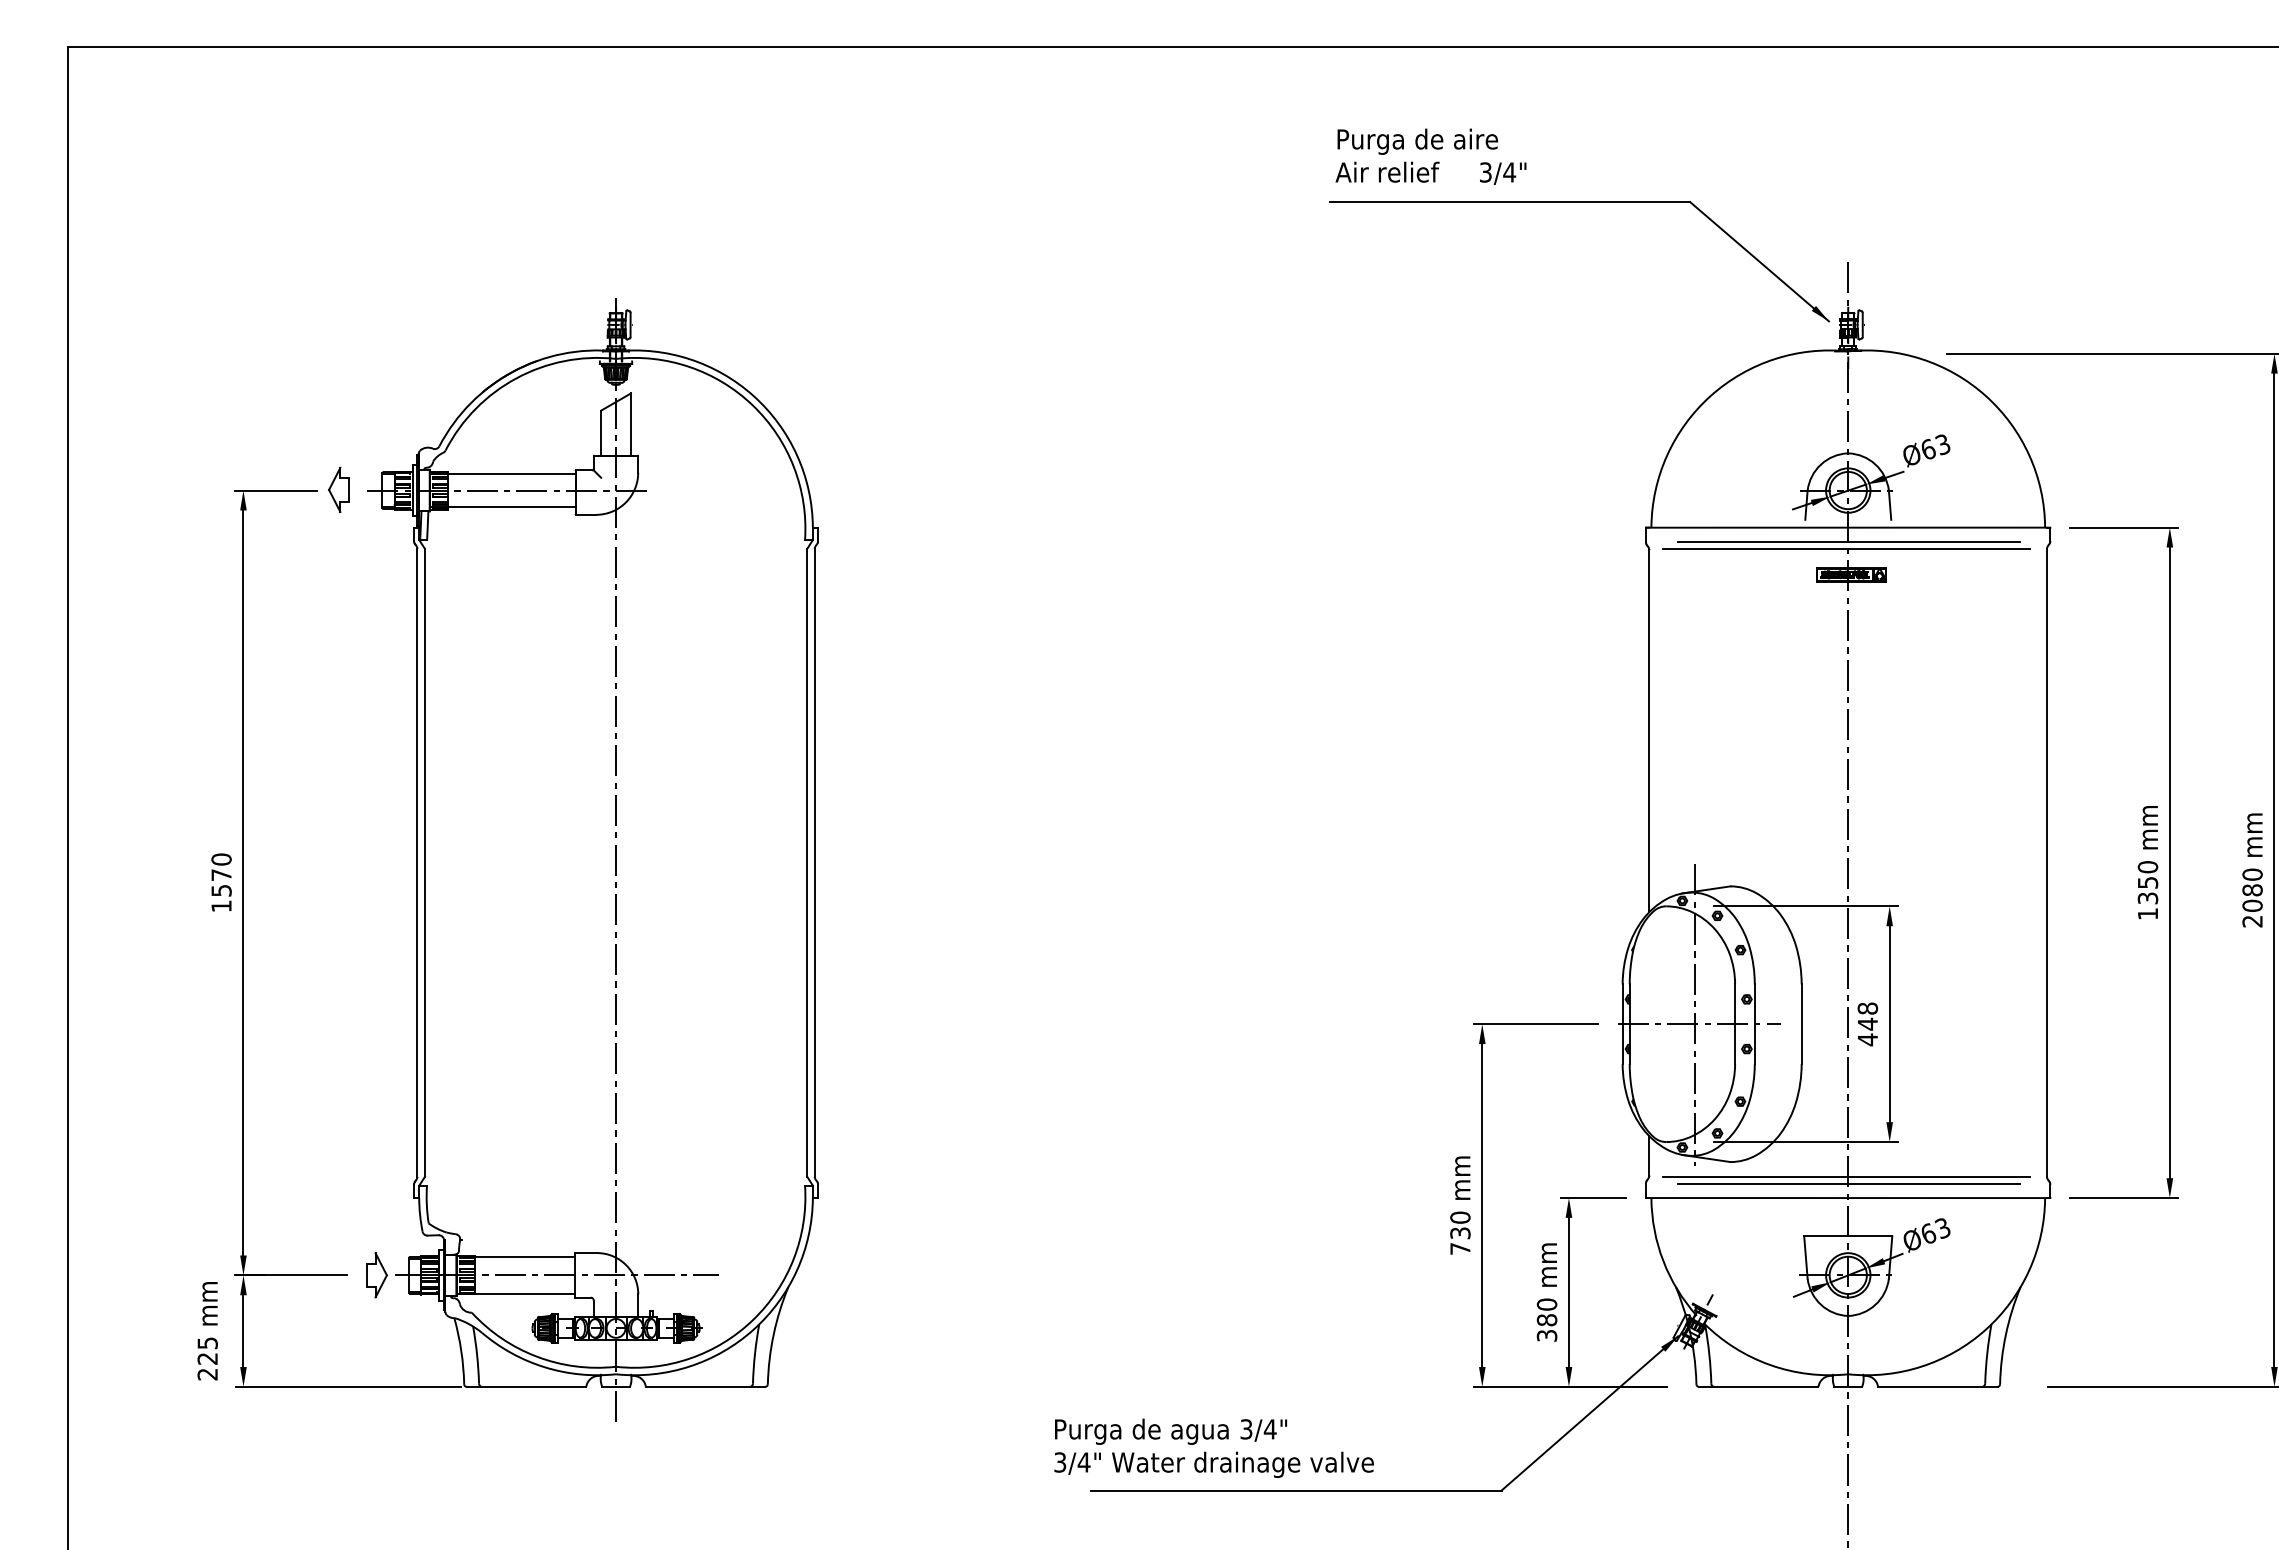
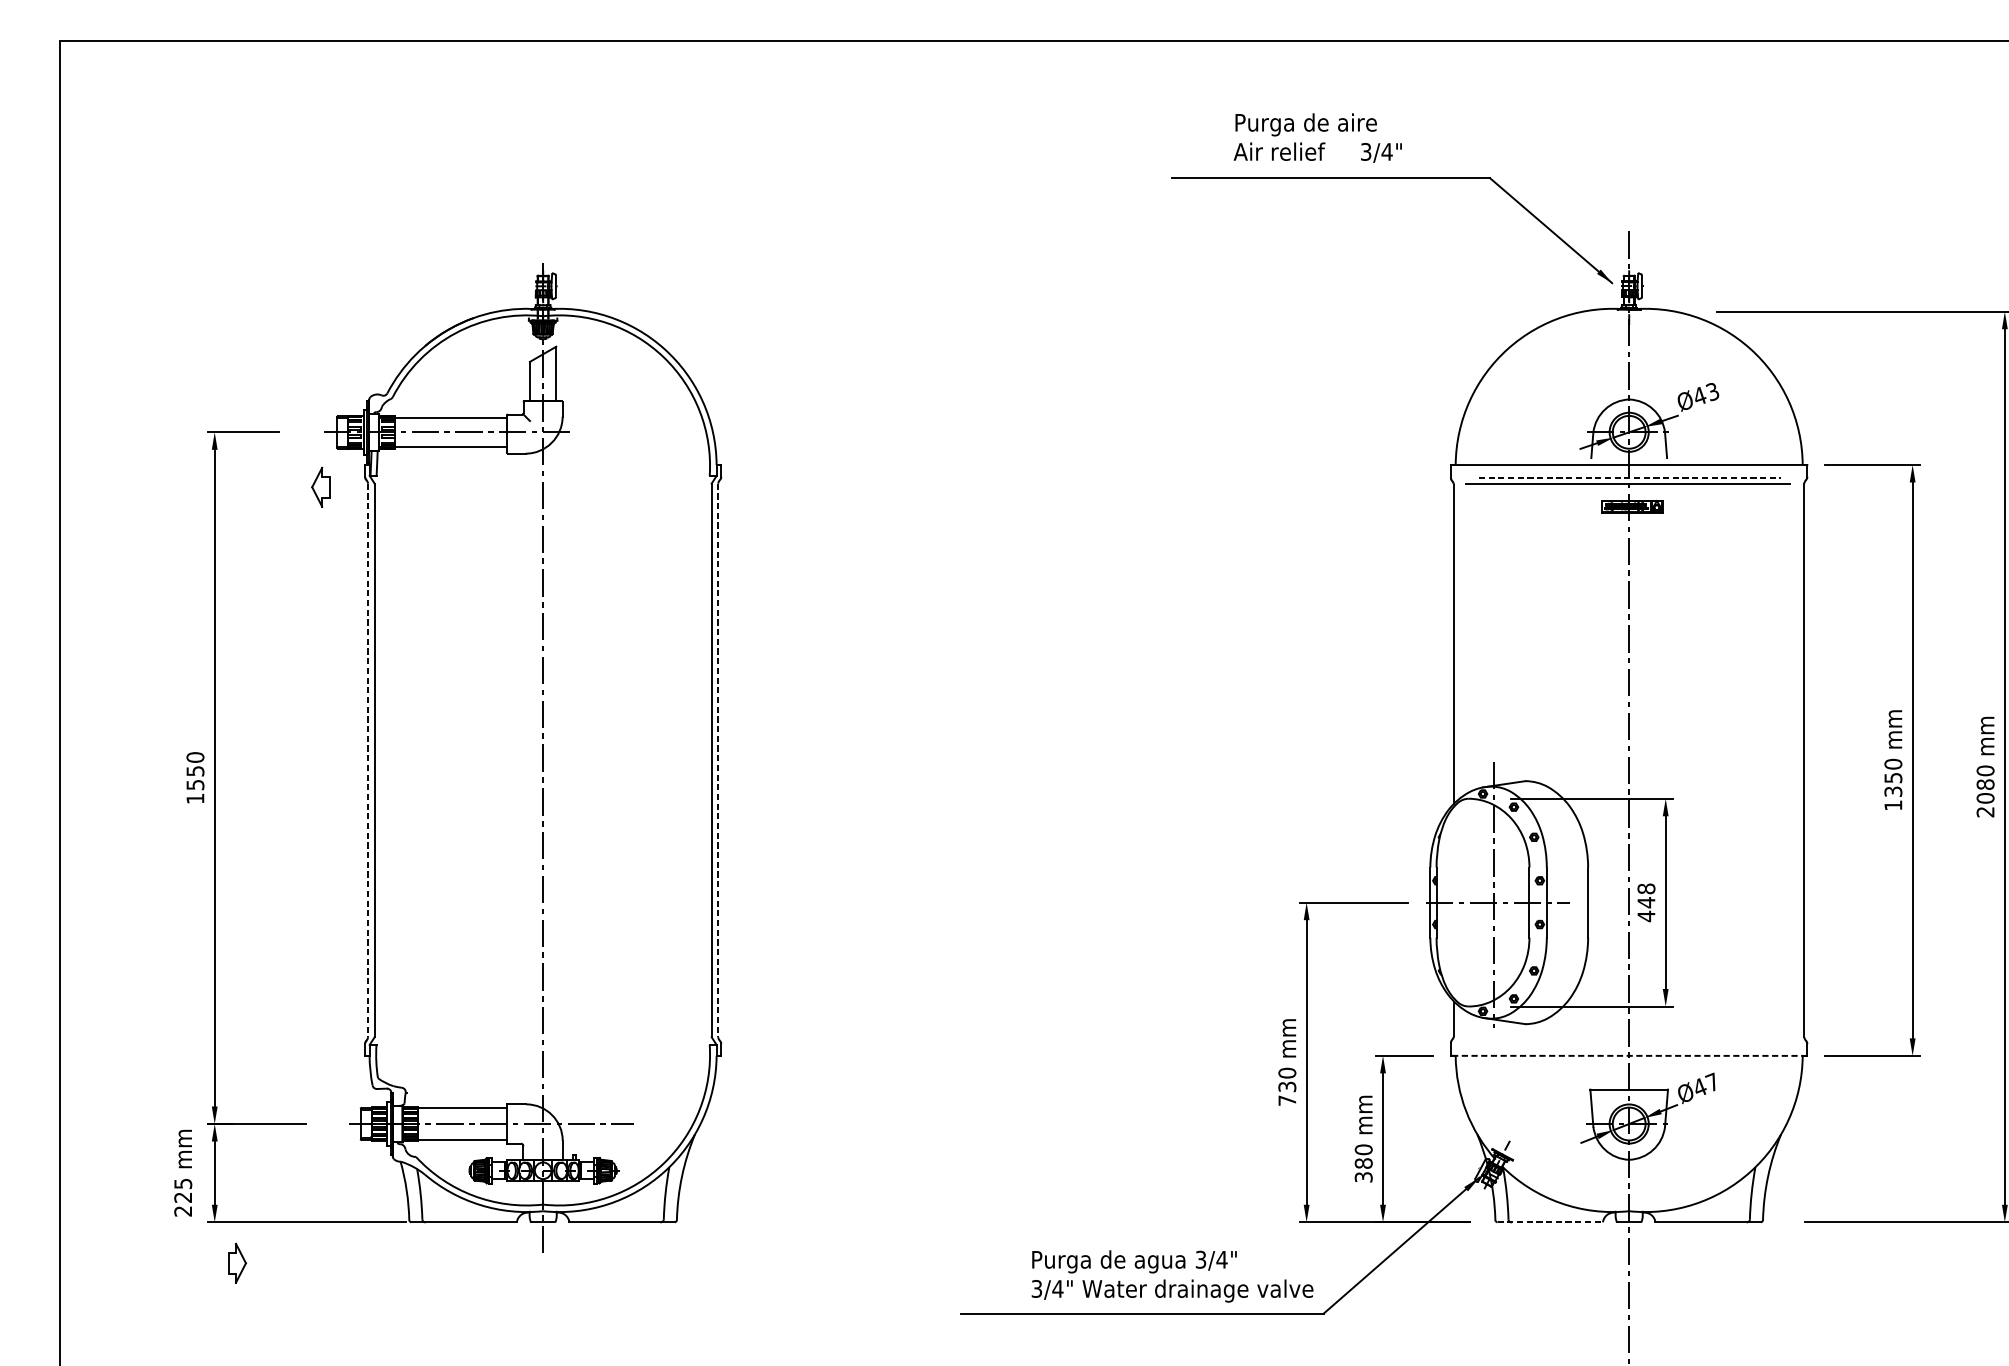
text: (1430, 156) -> (1317, 137), moved
text: (1928, 449) -> (1699, 396), Ø63 -> Ø43
part: (338, 489) -> (320, 486), moved
line: (1849, 542) -> (1630, 478), solid -> dashed
line: (417, 863) -> (368, 761), solid -> dashed
line: (814, 863) -> (718, 761), solid -> dashed
text: (221, 874) -> (195, 770), 1570 -> 1550
line: (1846, 1176) -> (1627, 1036), removed
line: (1848, 1183) -> (1629, 1043), removed
line: (1847, 1198) -> (1628, 1056), solid -> dashed
text: (1935, 1230) -> (1706, 1084), Ø63 -> Ø47
part: (376, 1275) -> (236, 1263), moved
line: (1758, 1386) -> (1550, 1221), solid -> dashed
text: (1213, 1447) -> (1171, 1275), moved

